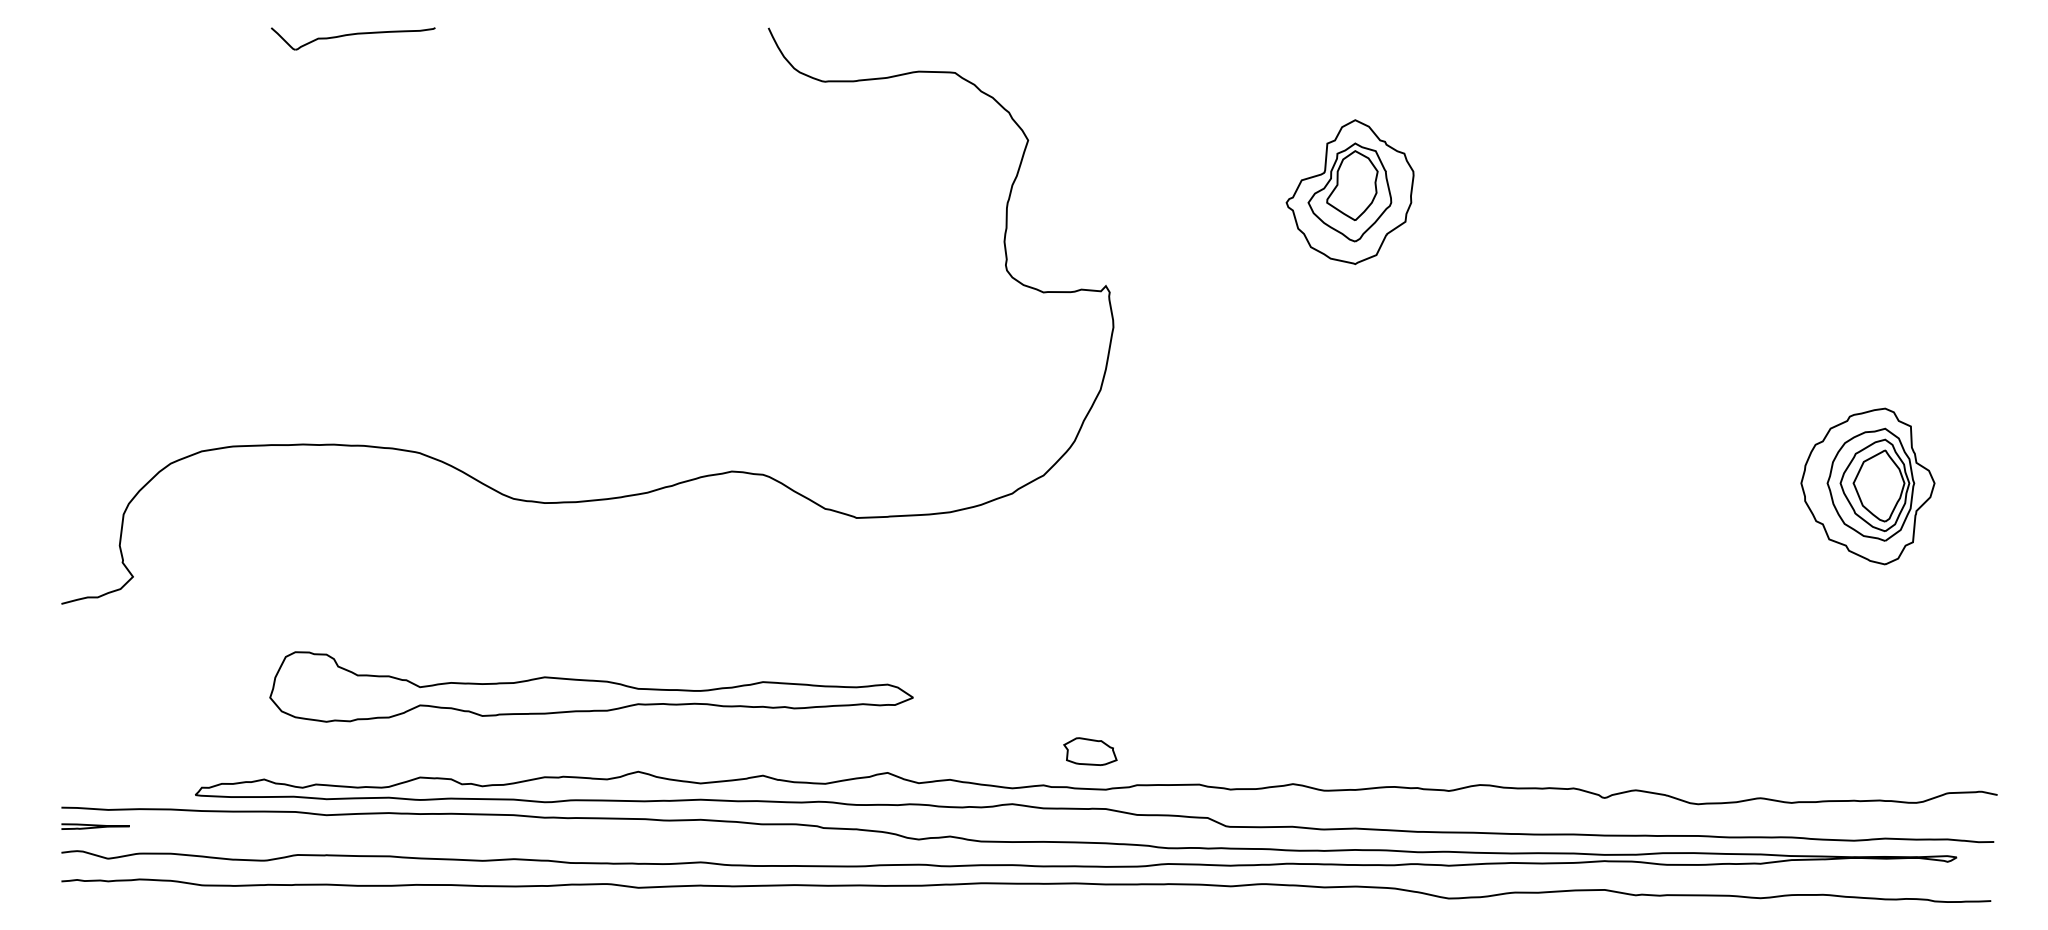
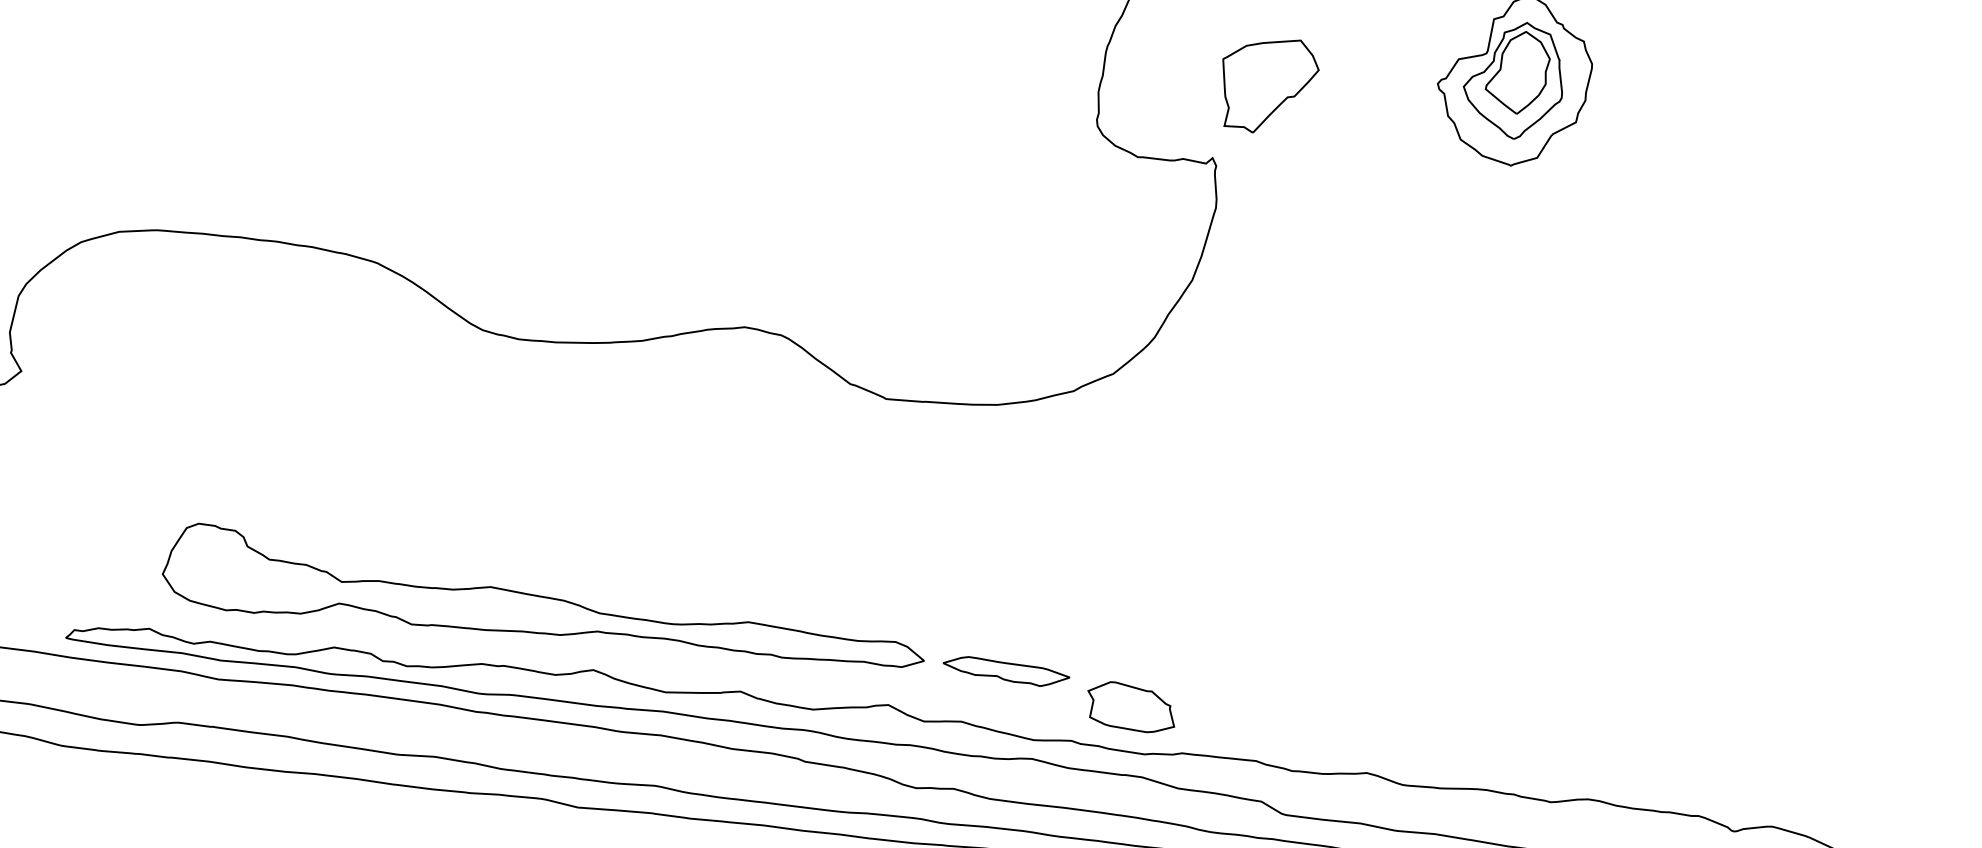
part: (1145, 219) -> (1268, 84), added
part: (591, 686) -> (544, 604), moved
part: (982, 733) -> (1006, 671), added
part: (1090, 751) -> (1131, 707), size x1.43

